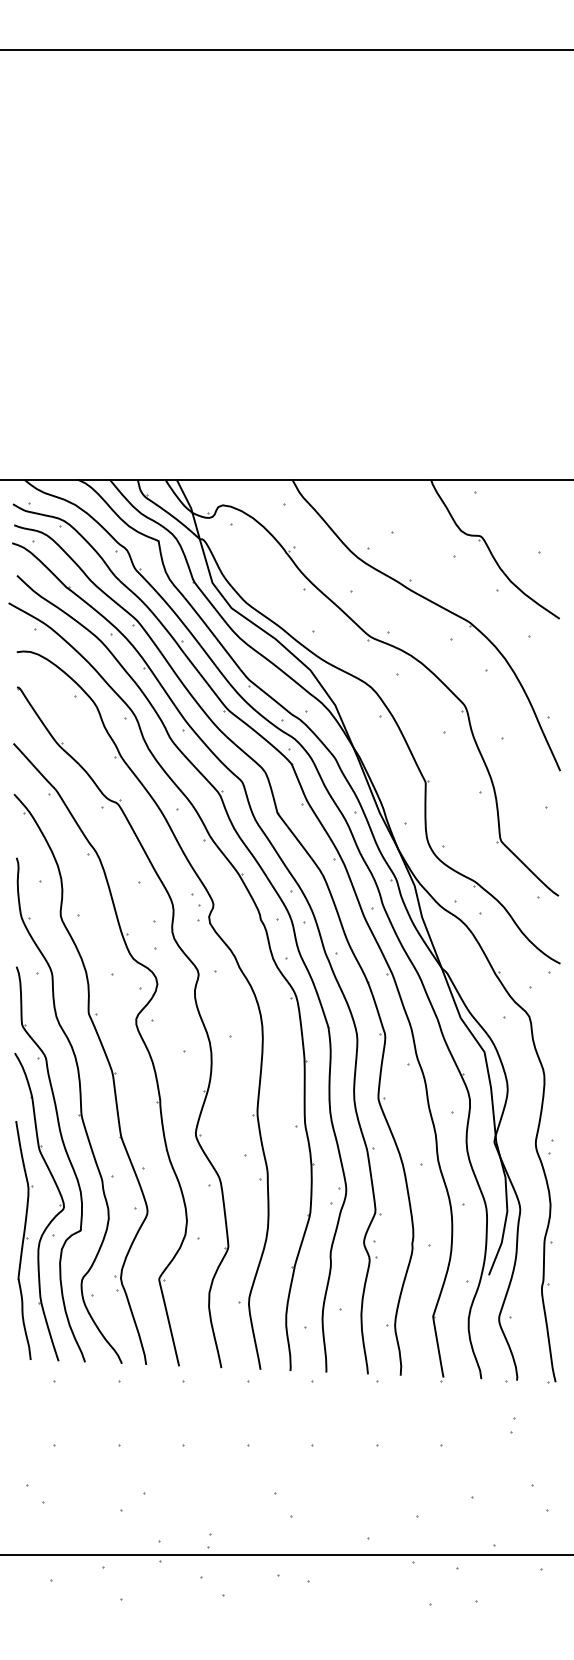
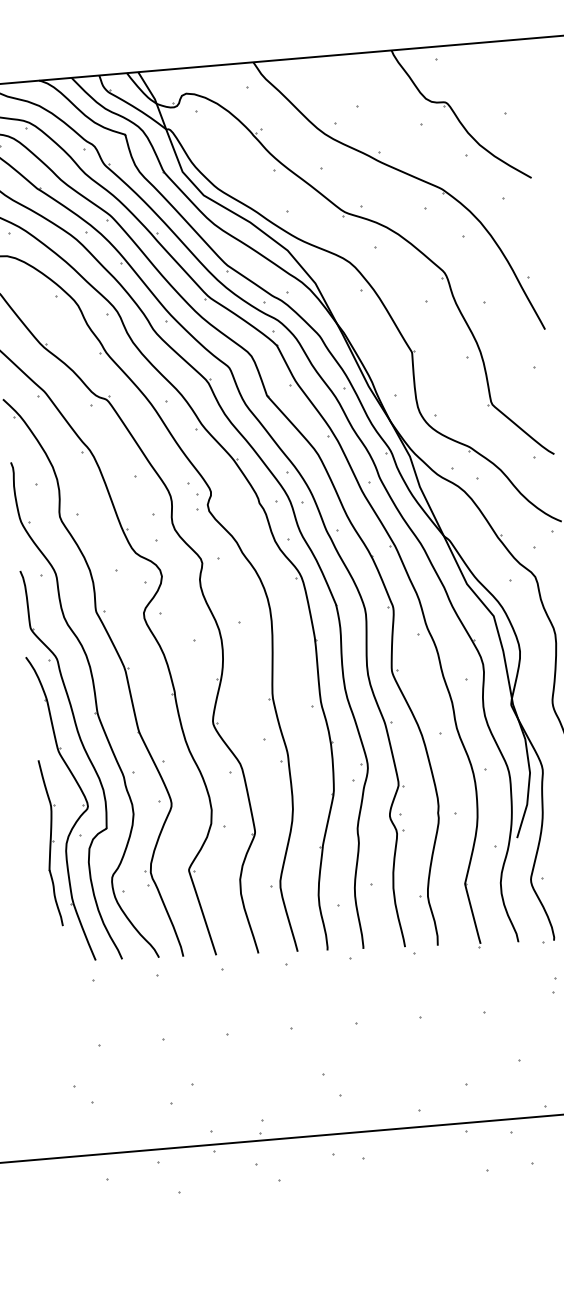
part: (24, 1240) -> (51, 843), size x0.7

